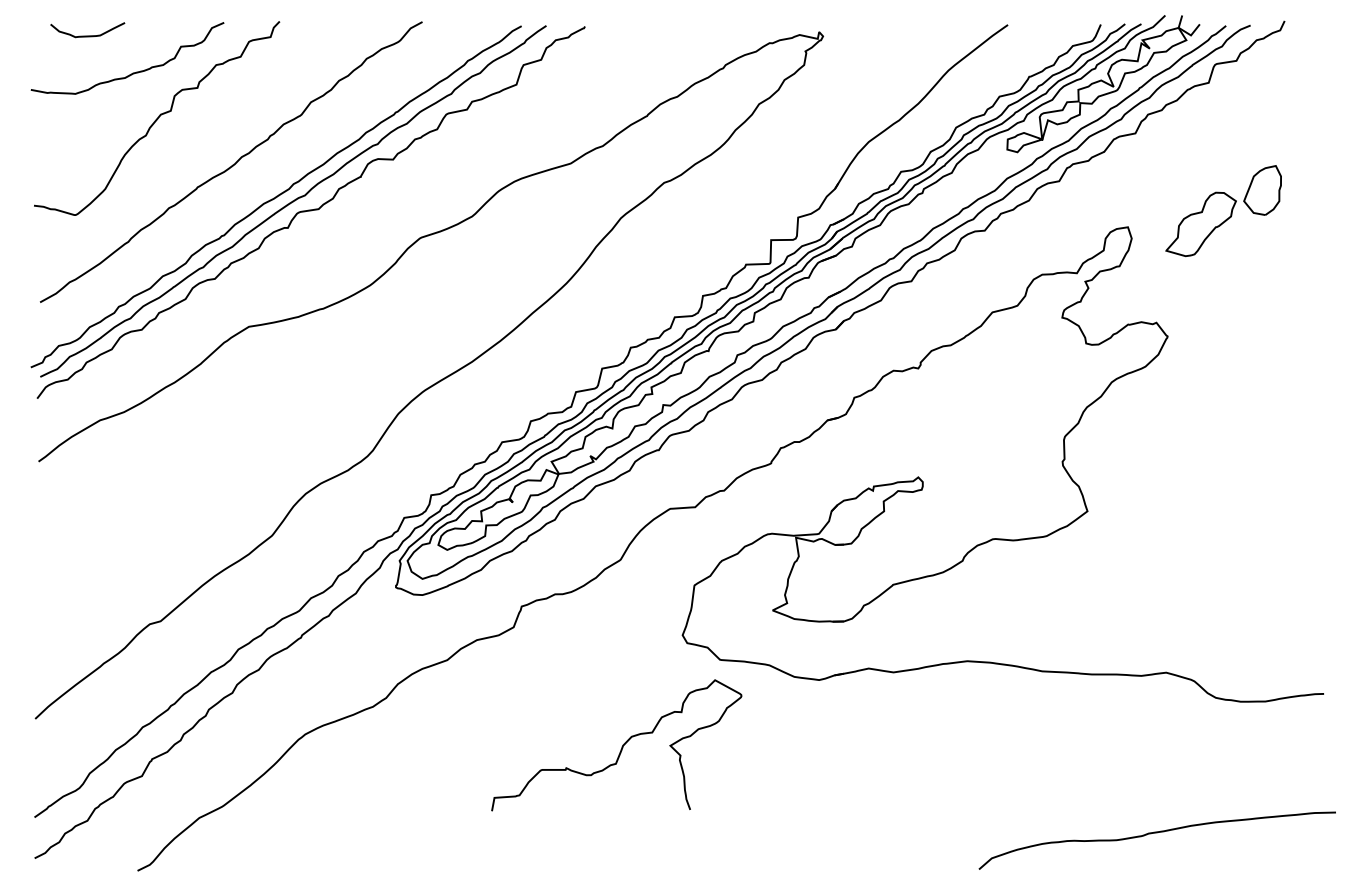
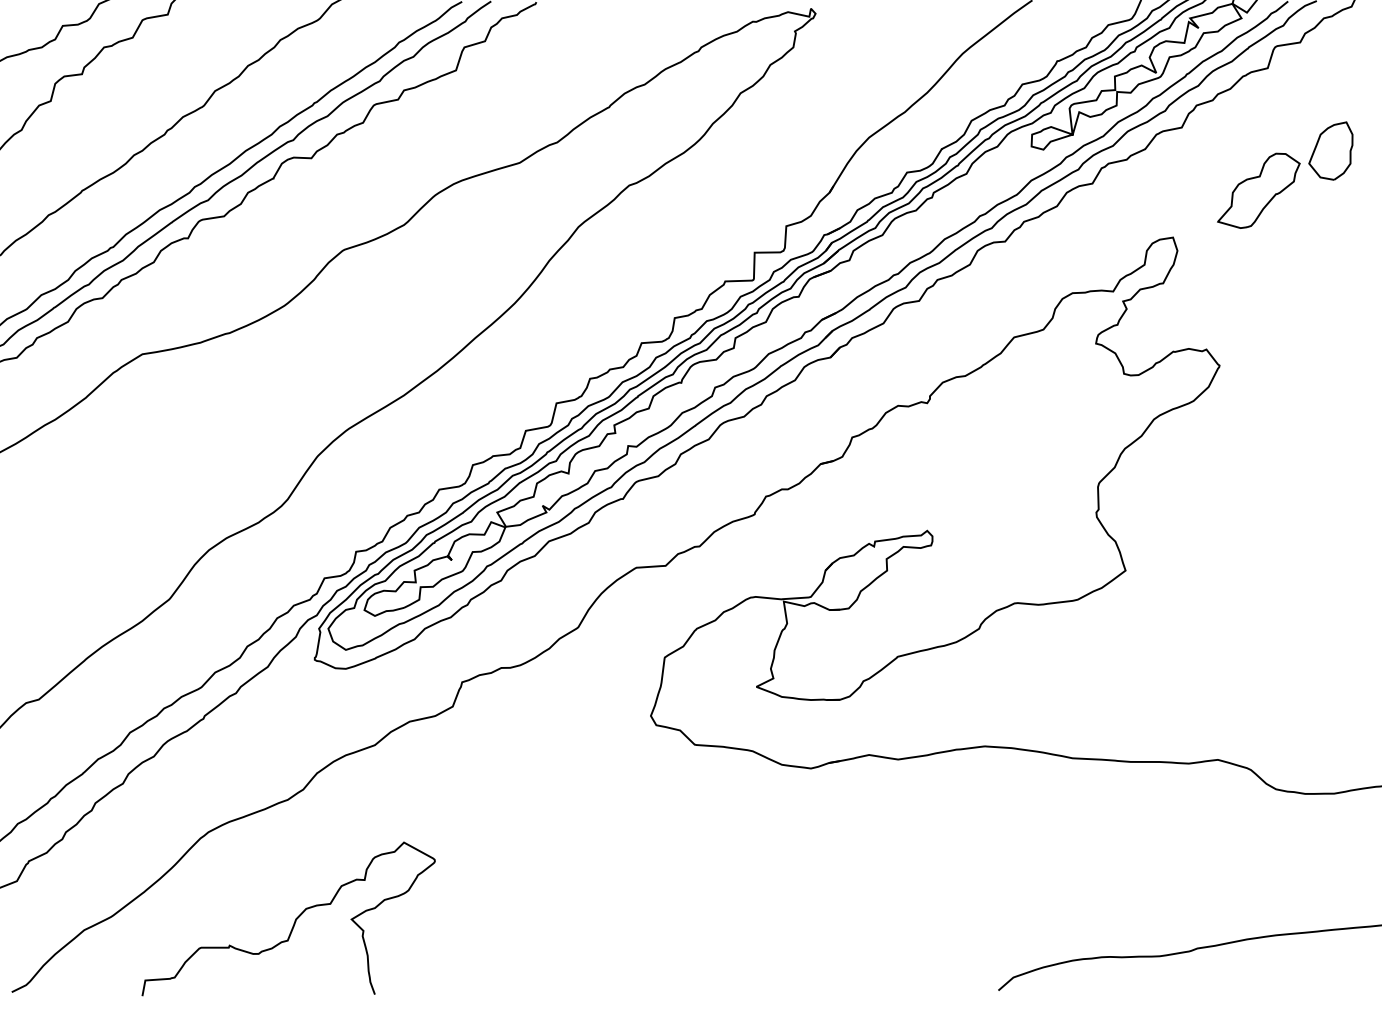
part: (1223, 211) -> (1285, 175), moved
curve: (621, 746) -> (294, 920), moved

